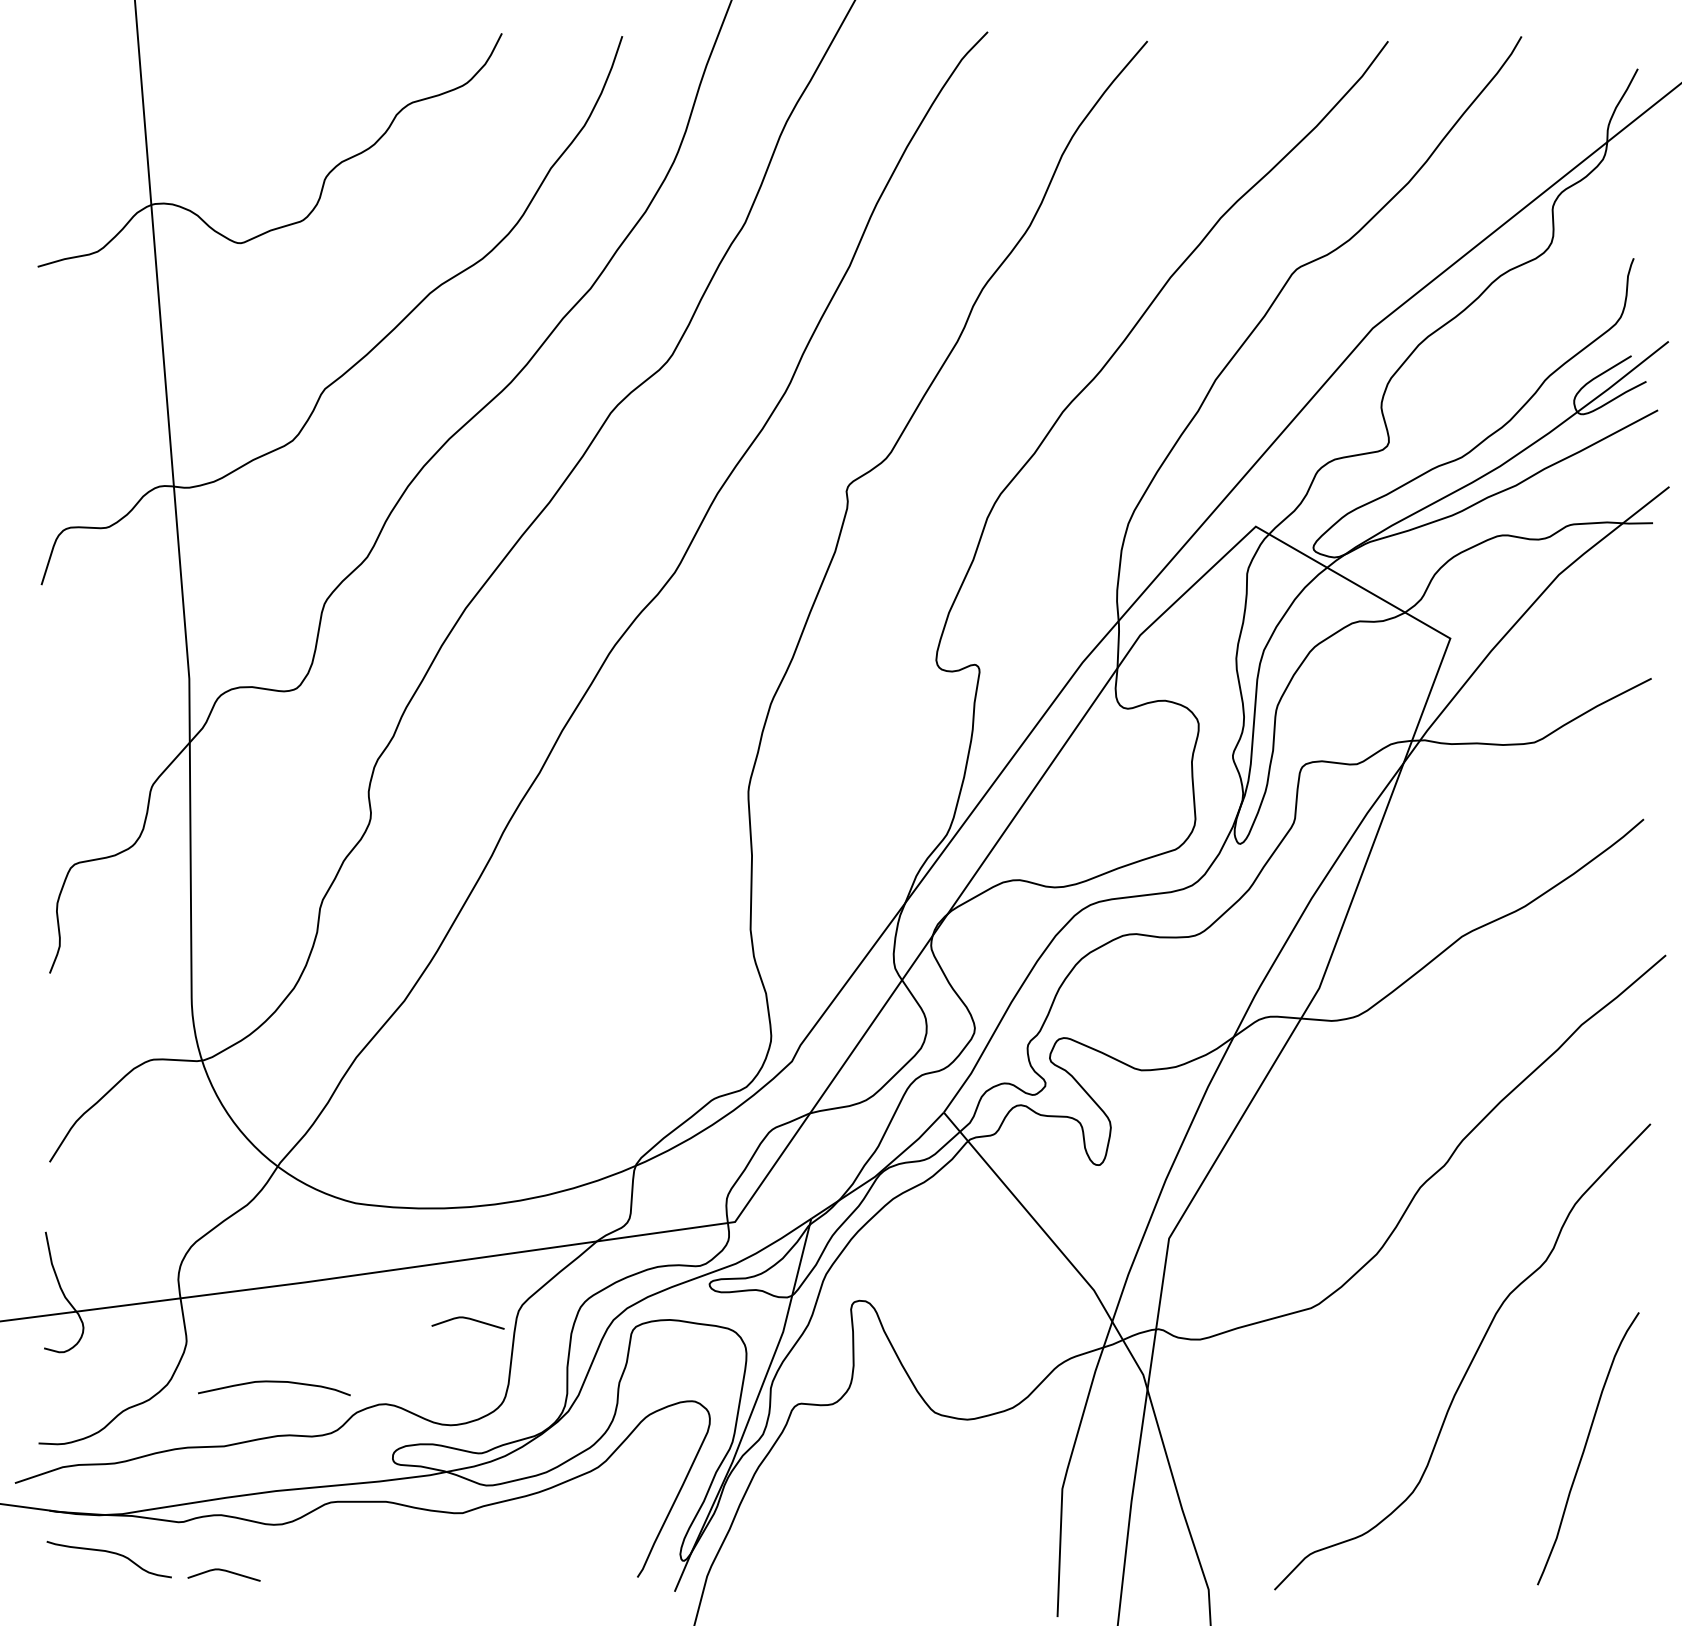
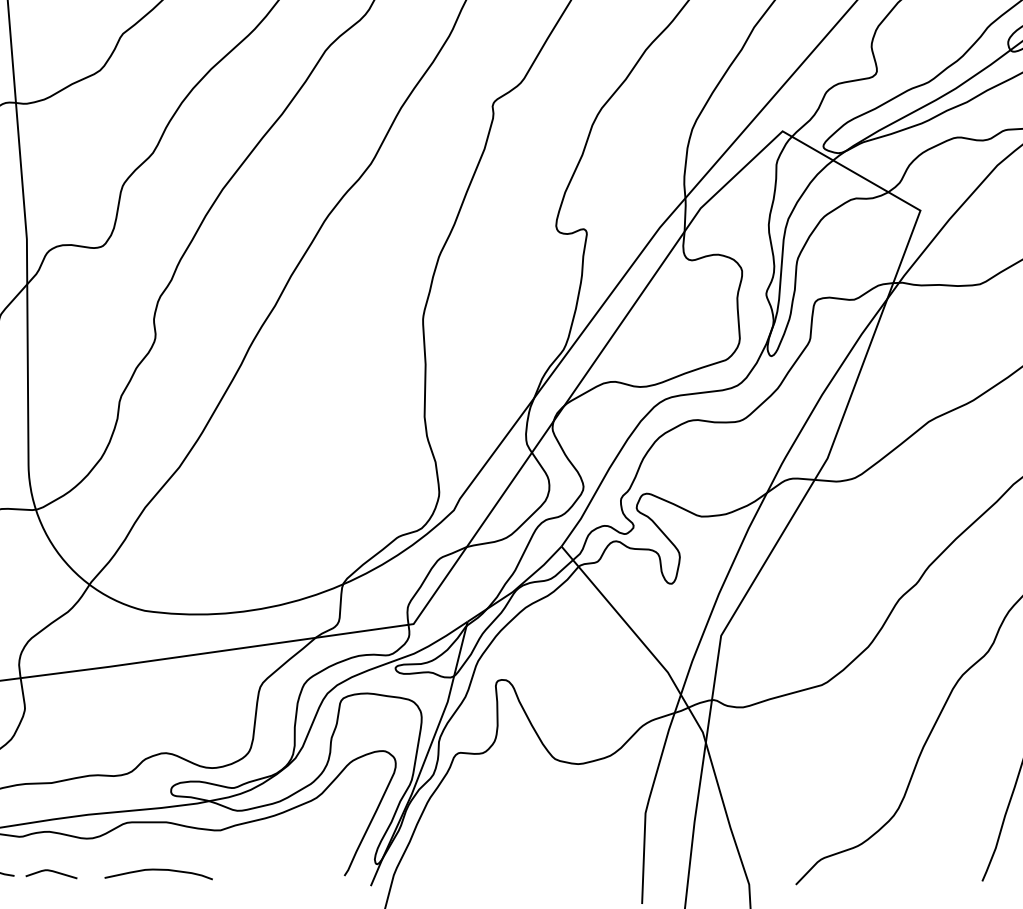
curve: (467, 1319) -> (224, 693), removed
curve: (274, 1382) -> (158, 870), moved

